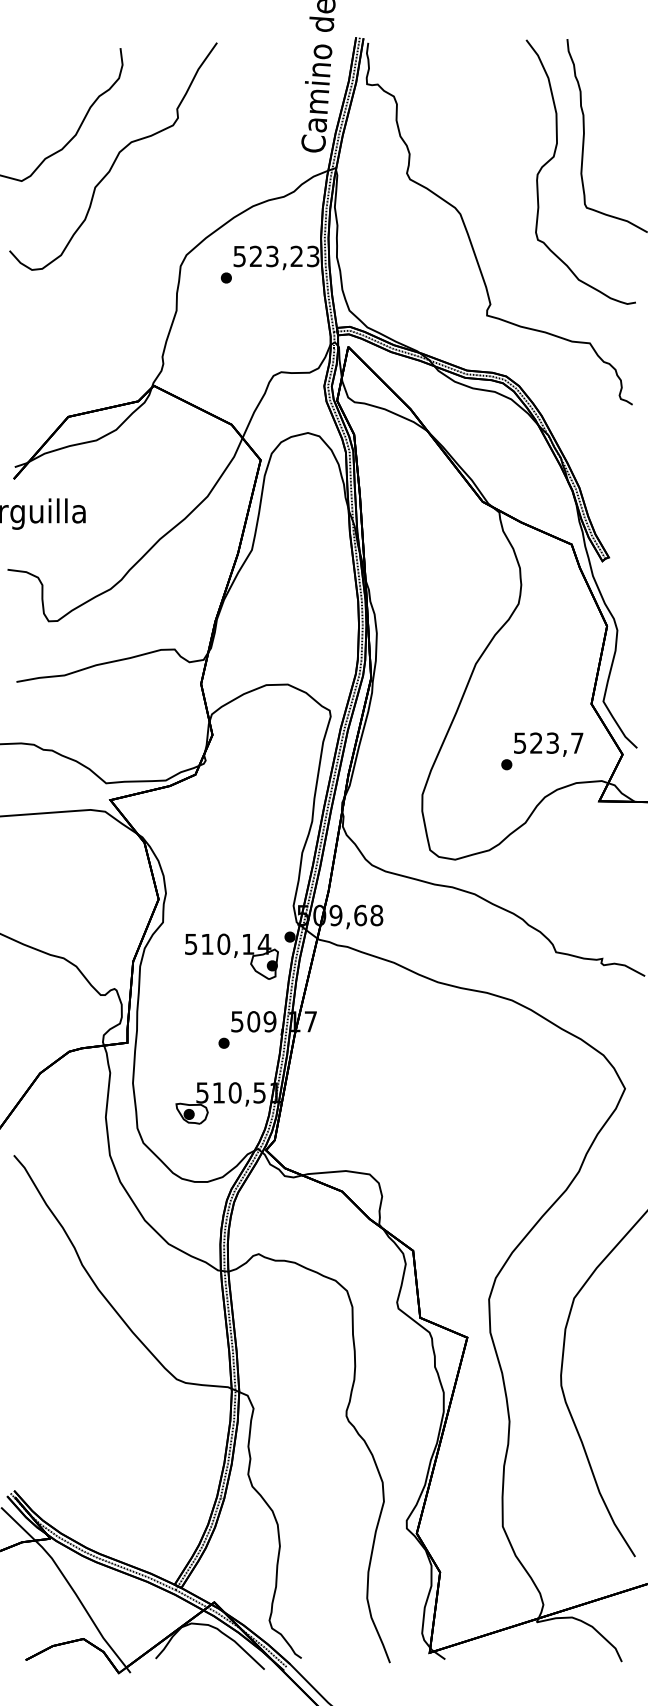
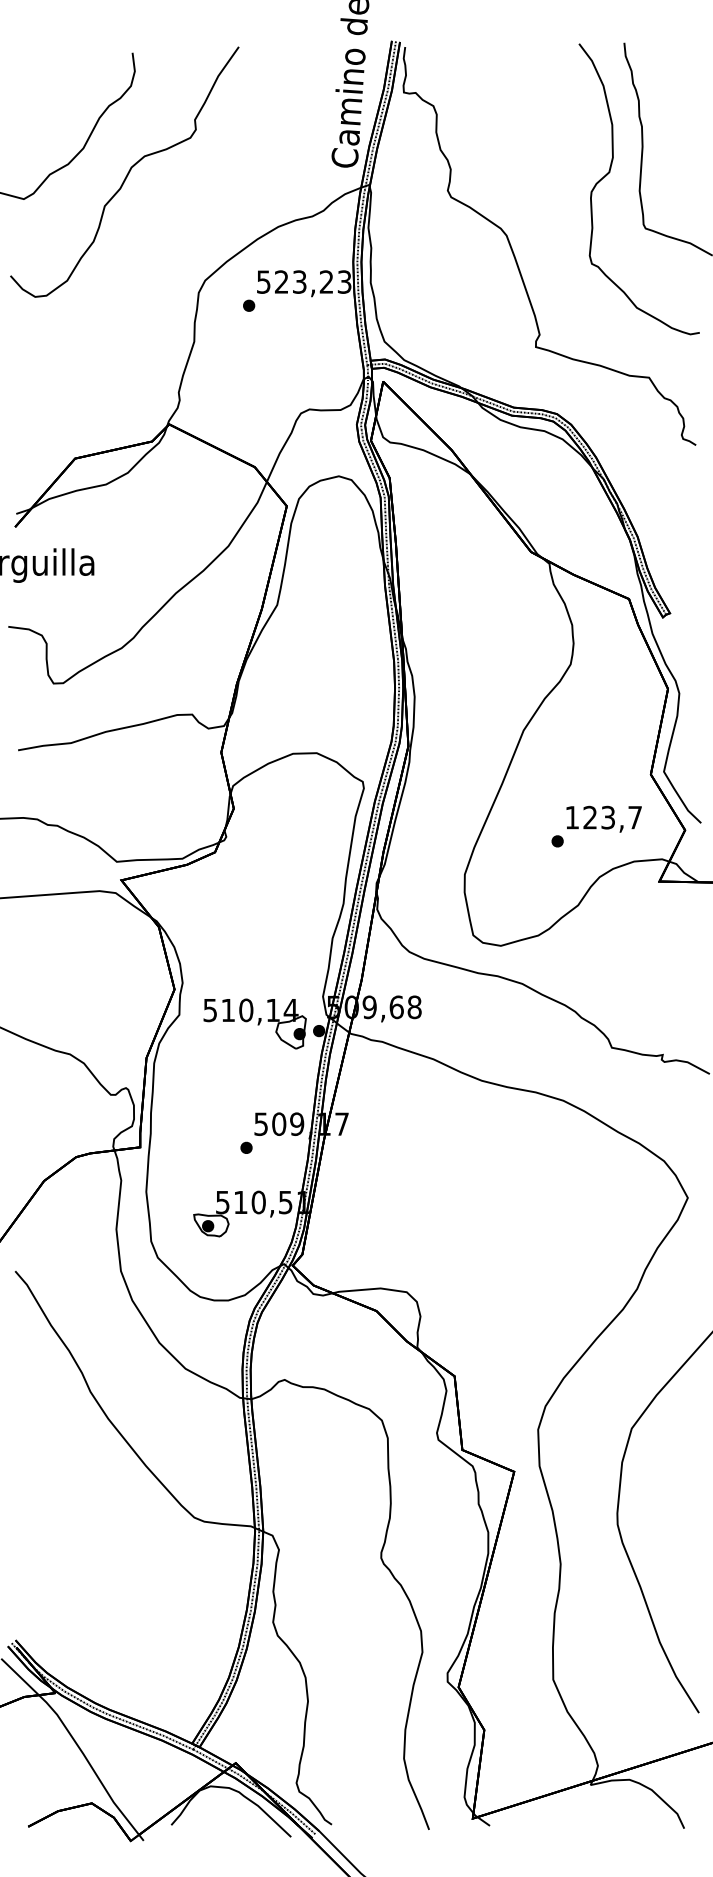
text: (520, 742) -> (572, 816), 523,7 -> 123,7
part: (231, 956) -> (254, 1023), moved

